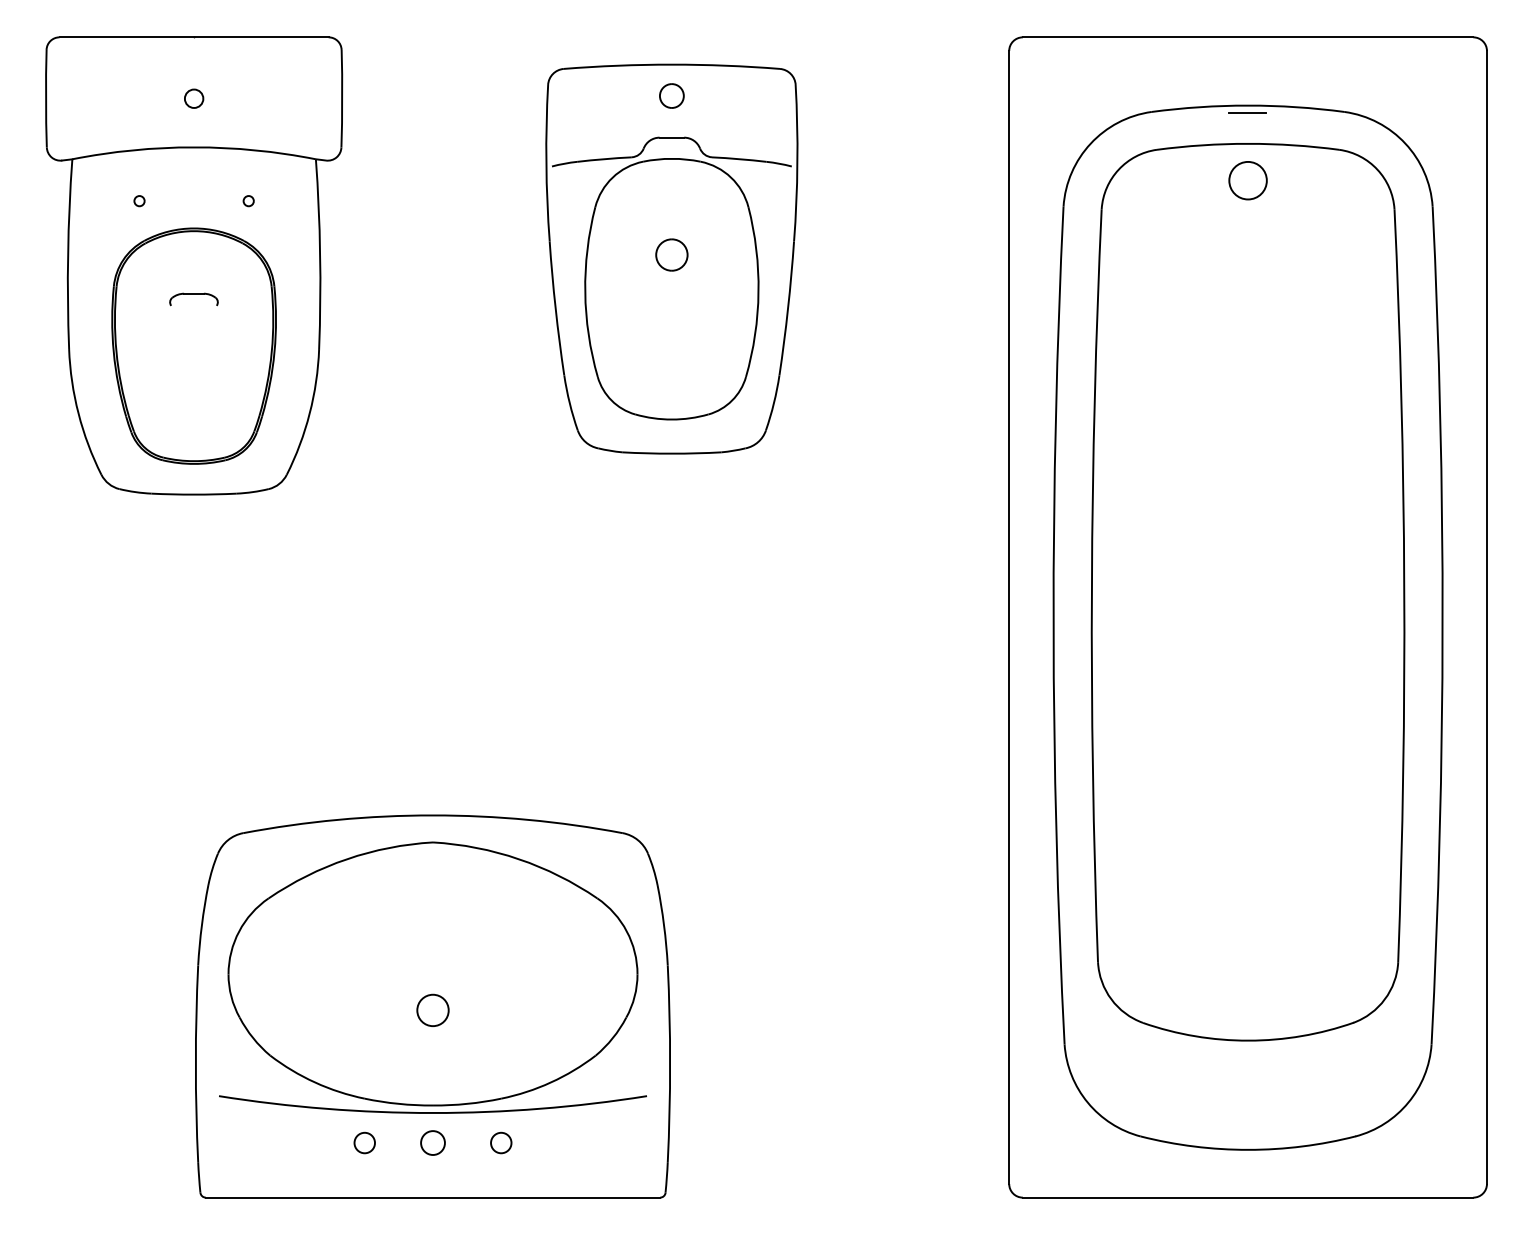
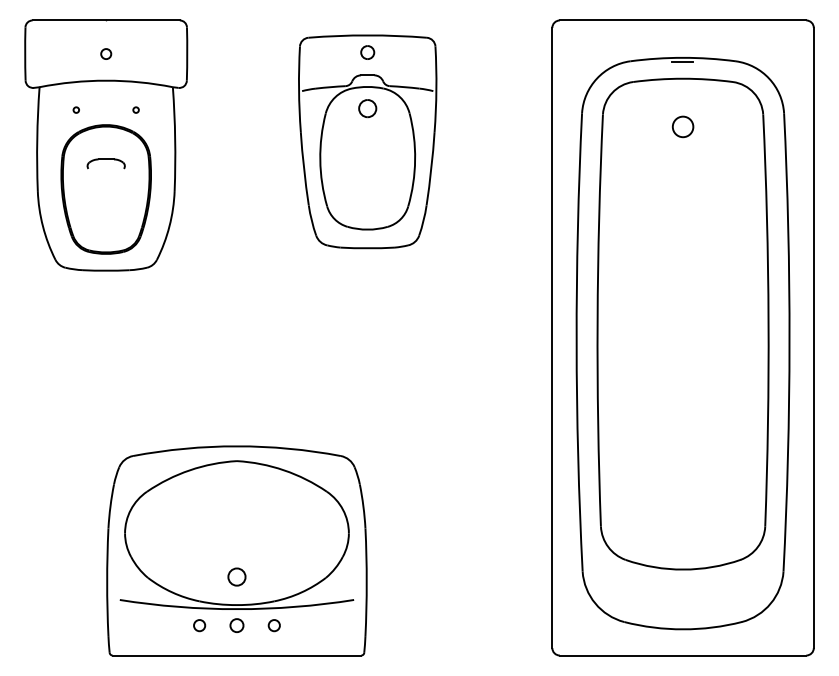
circle: (1247, 179) -> (682, 126), moved
part: (671, 254) -> (367, 108), moved
part: (192, 298) -> (105, 163), size x1.43
circle: (432, 1009) -> (236, 576), moved

